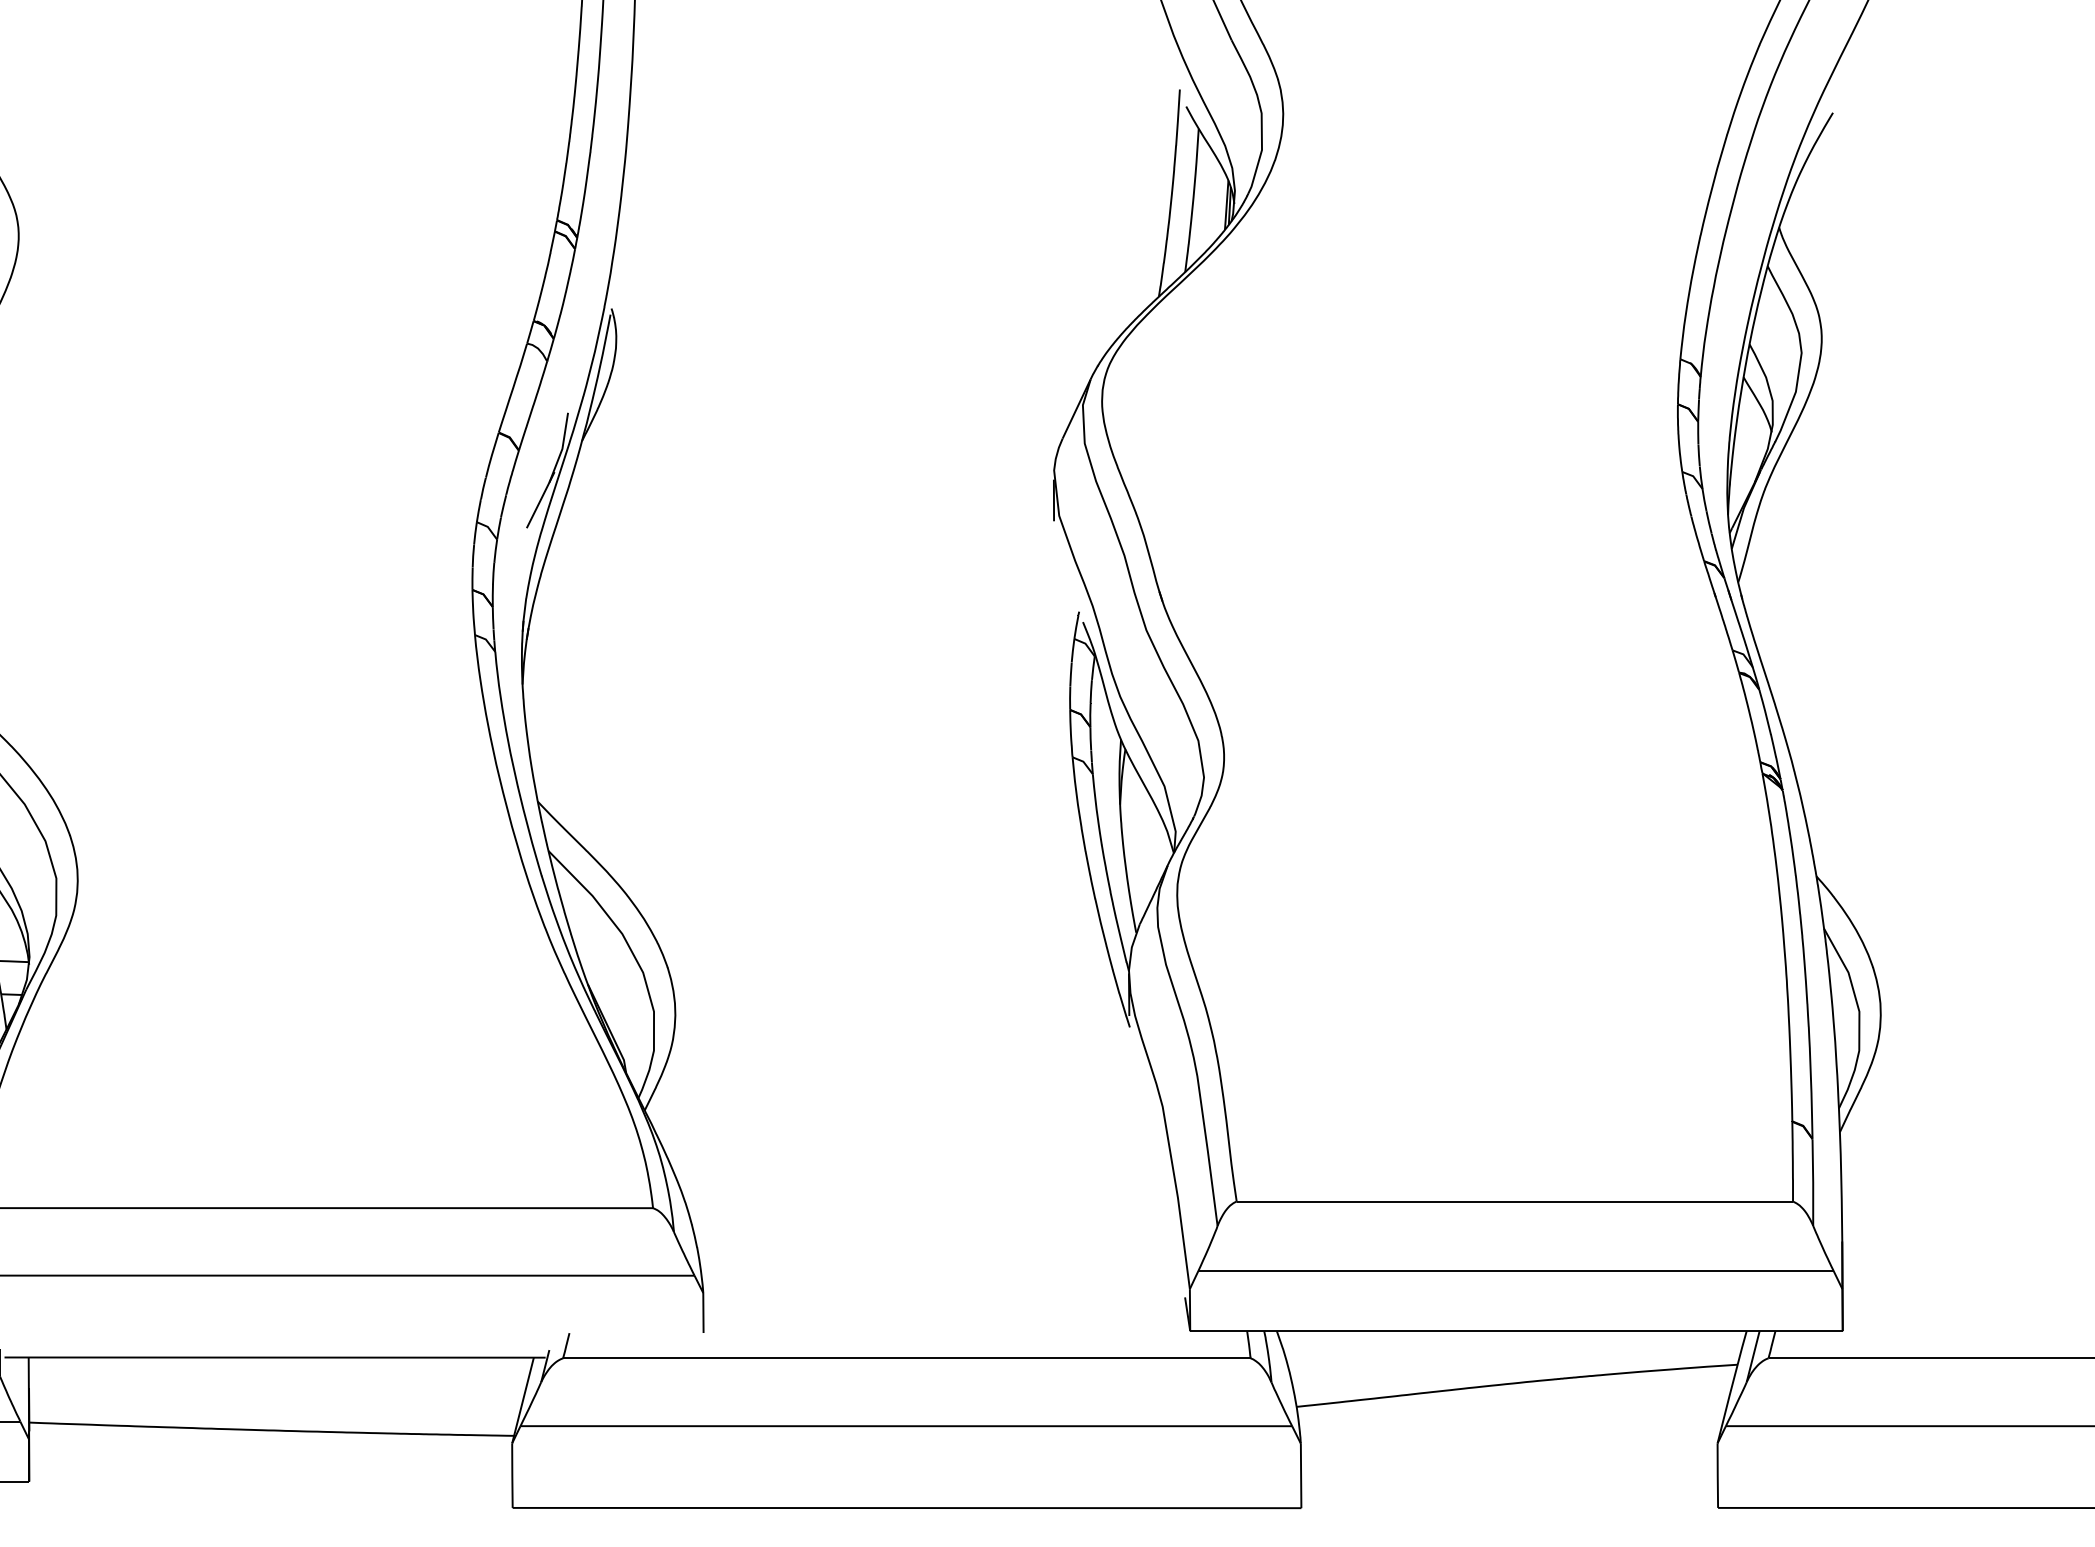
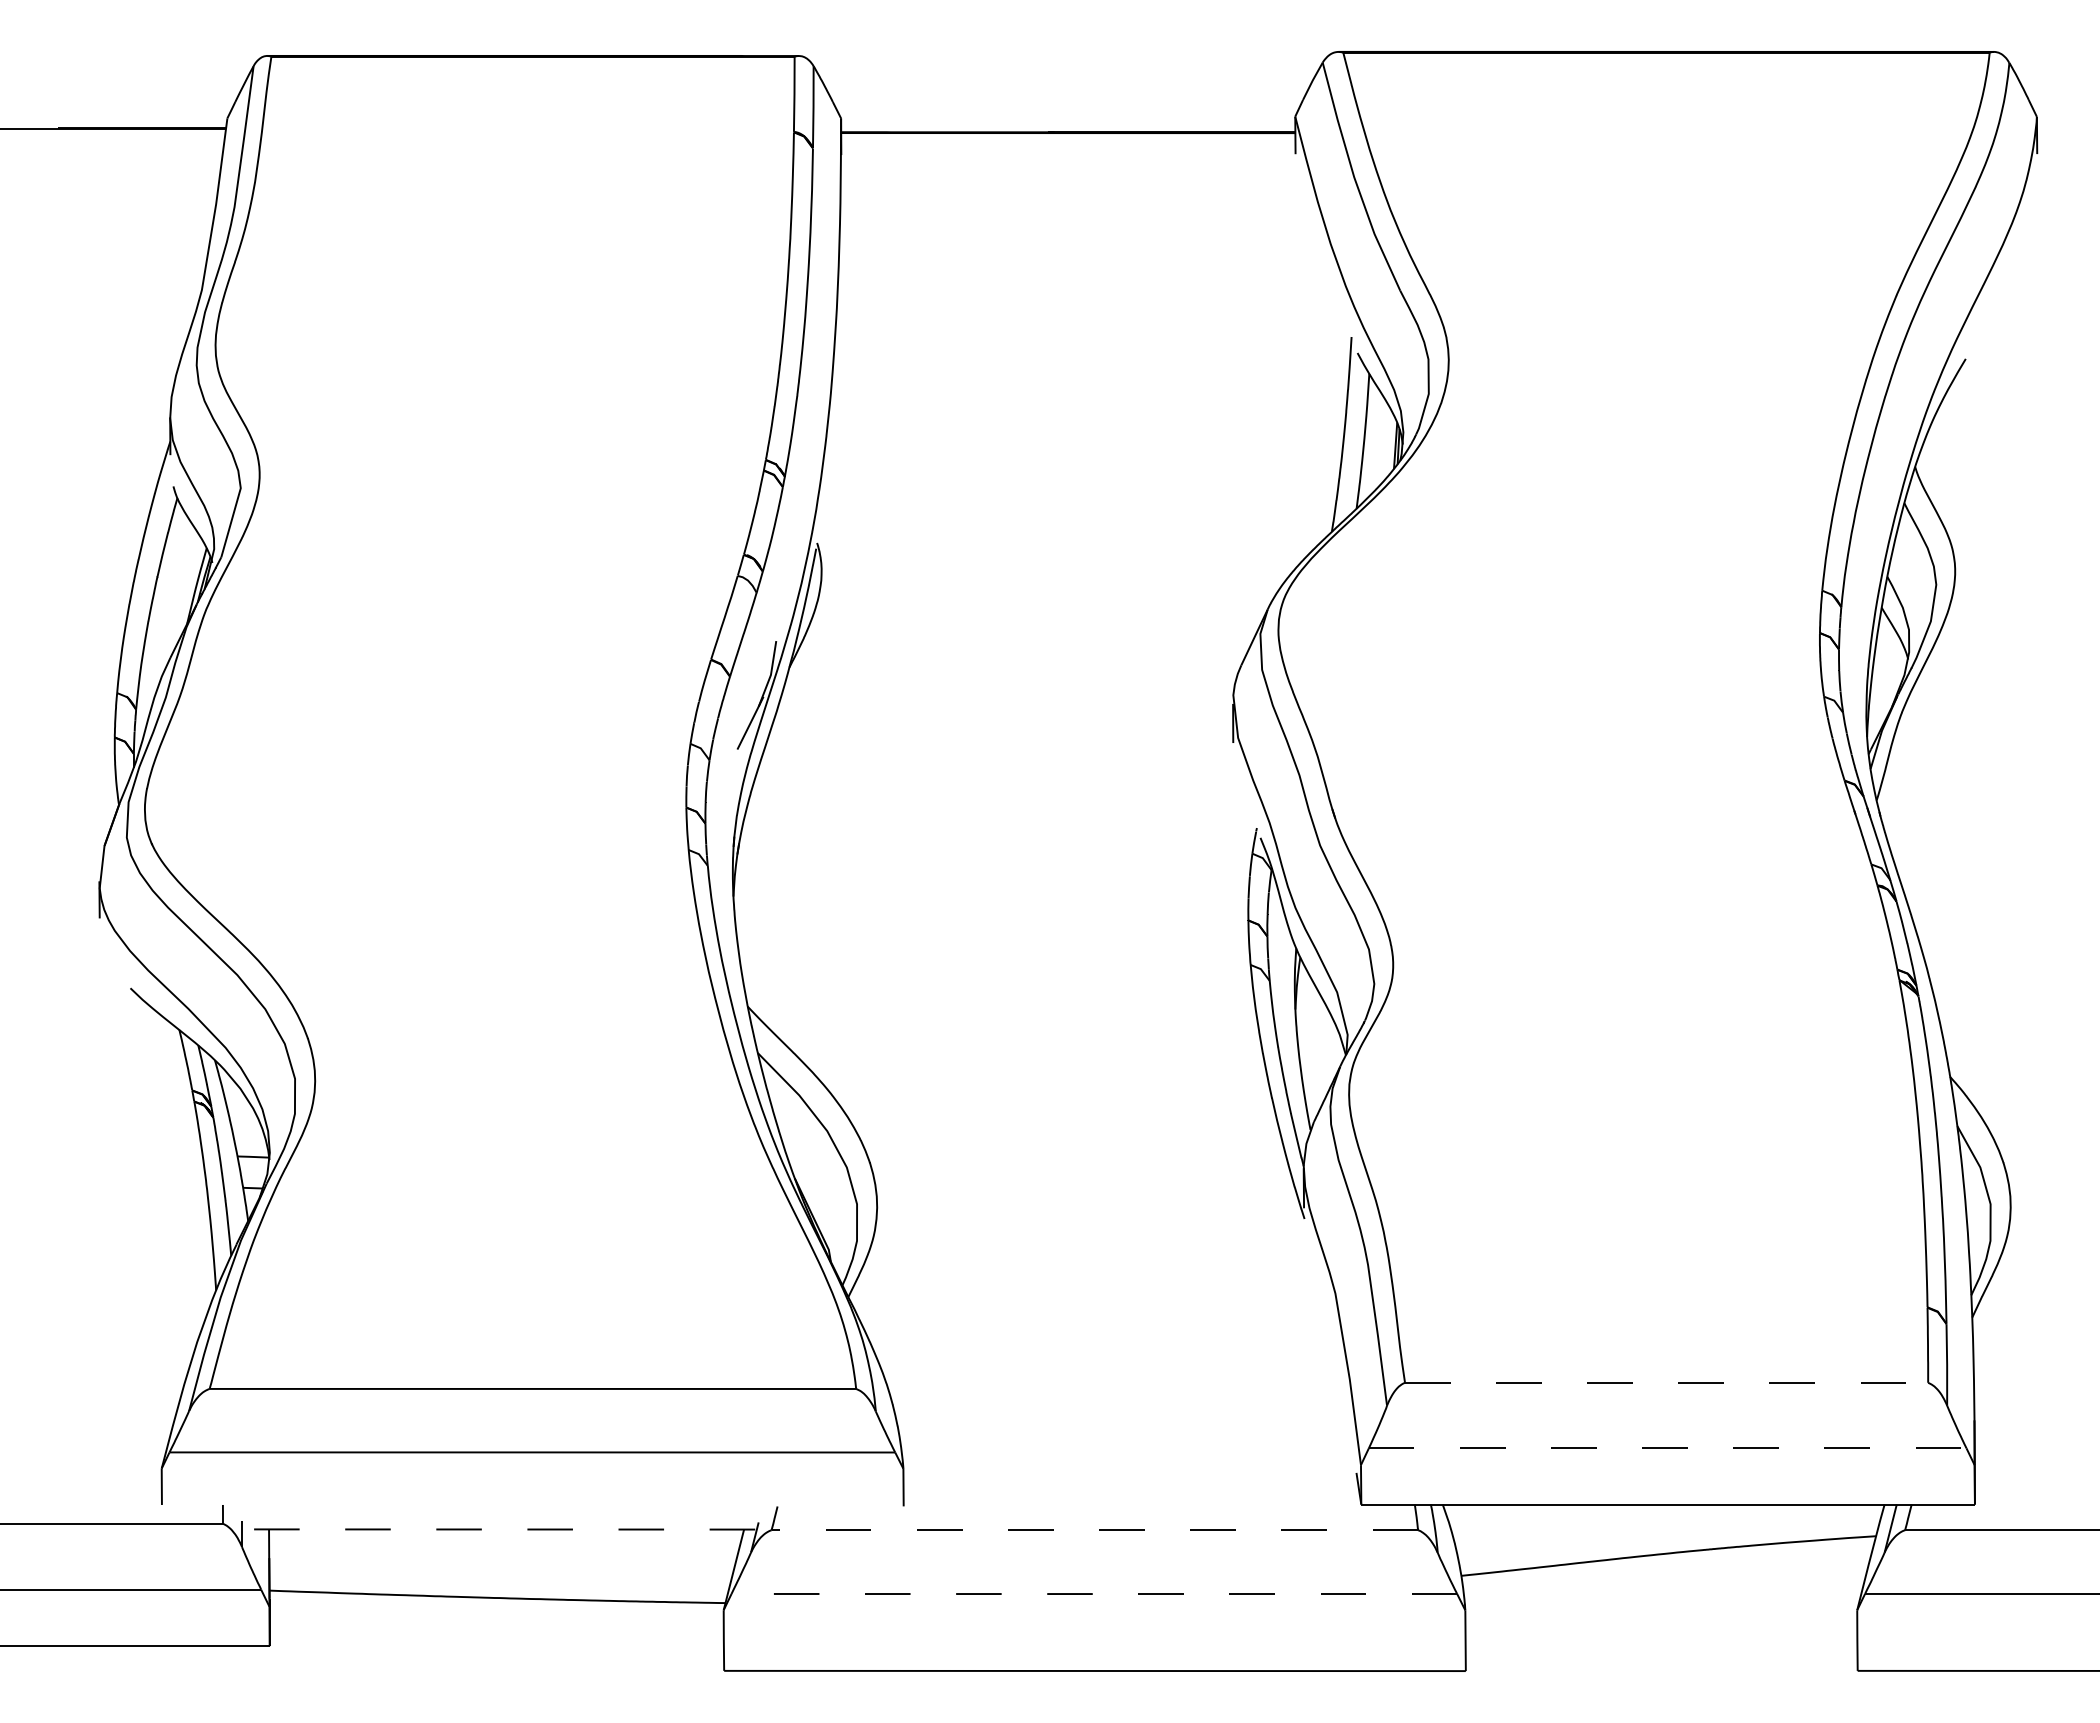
line: (1514, 1201) -> (1666, 1382), solid -> dashed
line: (1515, 1271) -> (1667, 1448), solid -> dashed
line: (274, 1357) -> (500, 1529), solid -> dashed
line: (906, 1358) -> (1094, 1530), solid -> dashed
line: (906, 1426) -> (1094, 1594), solid -> dashed

